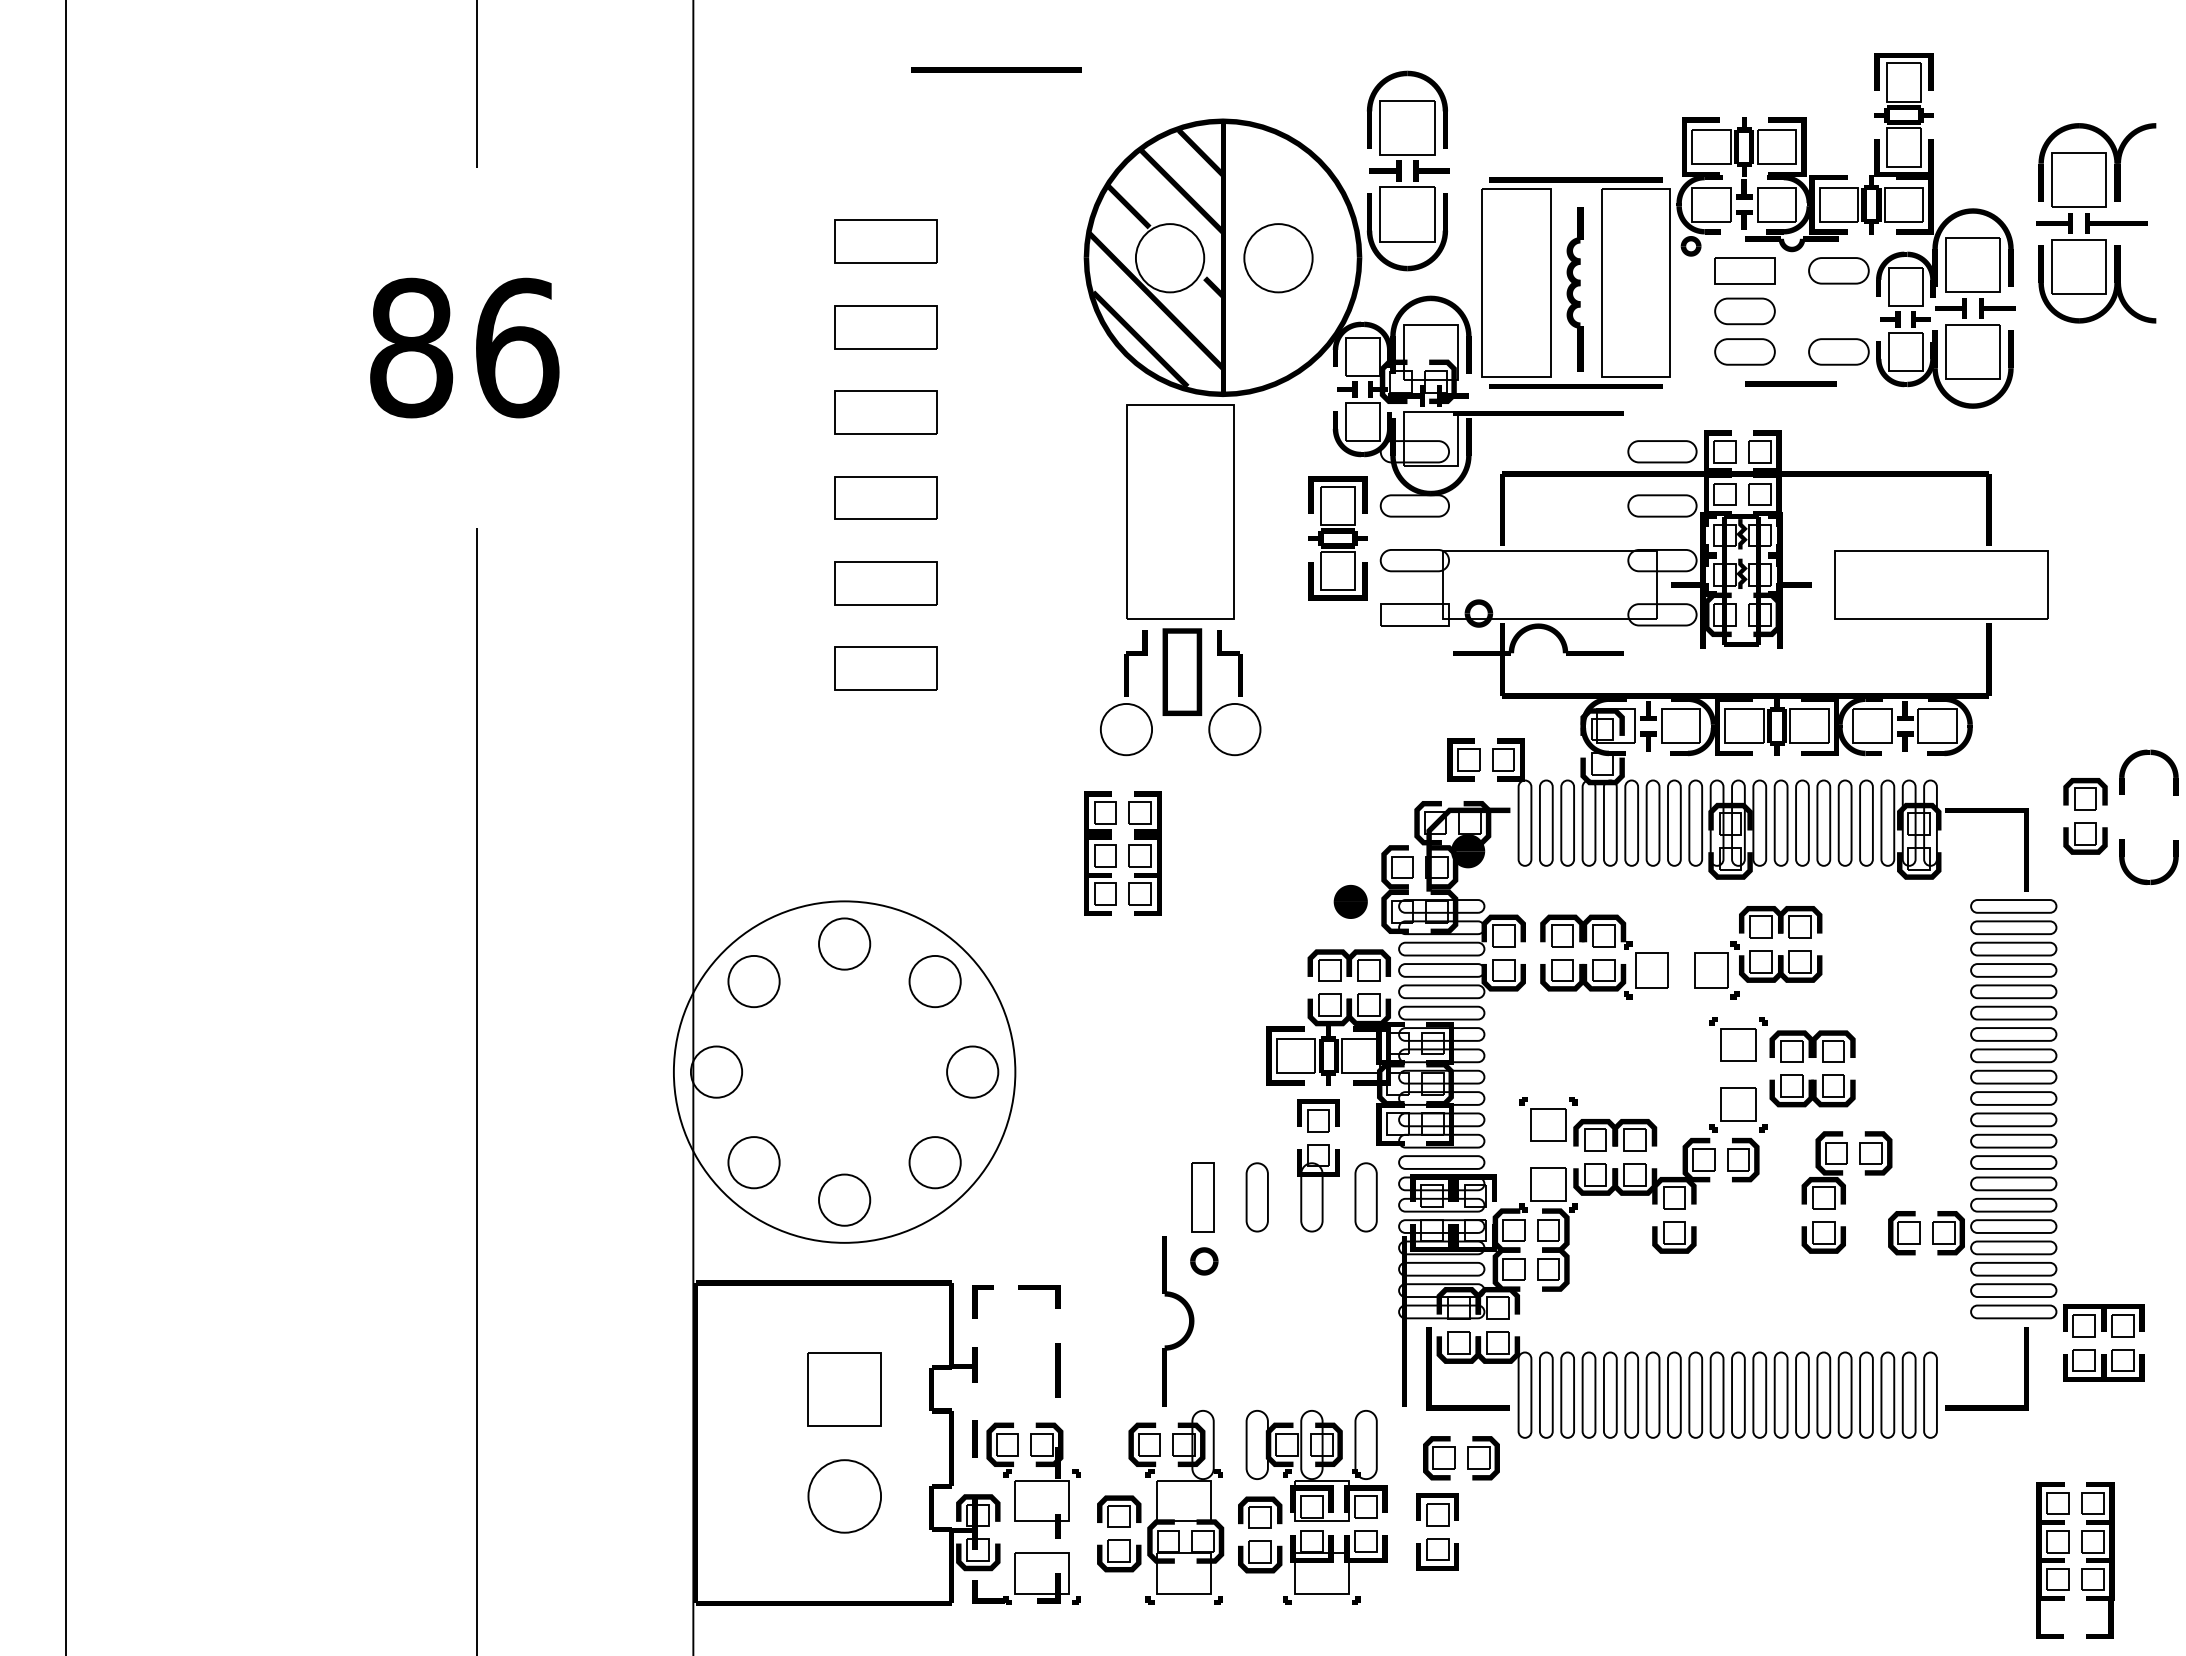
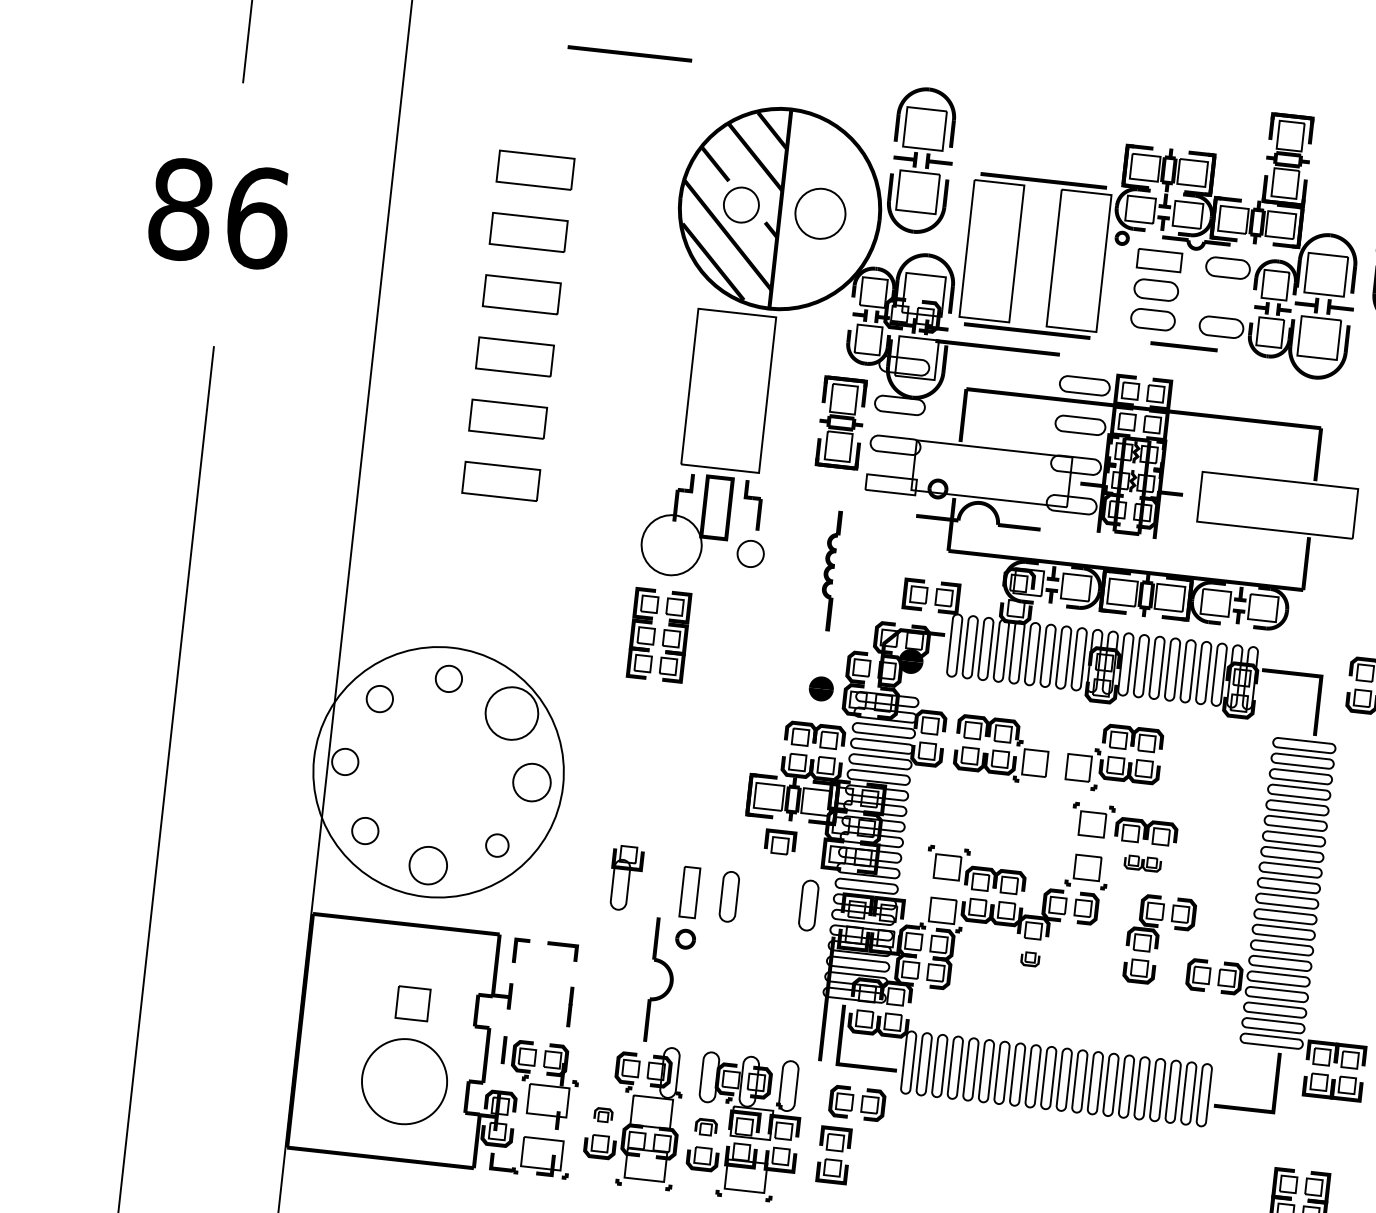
circle: (1169, 258) -> (740, 205), size x0.7
part: (1574, 289) -> (829, 570), moved
circle: (1126, 729) -> (671, 545), size x1.6
circle: (1234, 729) -> (750, 553), size x0.7
circle: (844, 943) -> (448, 678), size x0.7
circle: (753, 981) -> (379, 698), size x0.7
circle: (934, 981) -> (511, 713), size x1.4
circle: (716, 1071) -> (345, 761), size x0.7
part: (1812, 1090) -> (1142, 863), size x0.6
circle: (753, 1162) -> (364, 830), size x0.7
circle: (934, 1162) -> (496, 845), size x0.6
part: (1318, 1188) -> (626, 878), moved
part: (1674, 1237) -> (1030, 959), size x0.6
part: (844, 1389) -> (412, 1003), size x0.6
circle: (844, 1496) -> (404, 1081), size x1.6
part: (1119, 1511) -> (603, 1114), size x0.6
part: (1260, 1512) -> (706, 1126), size x0.7

